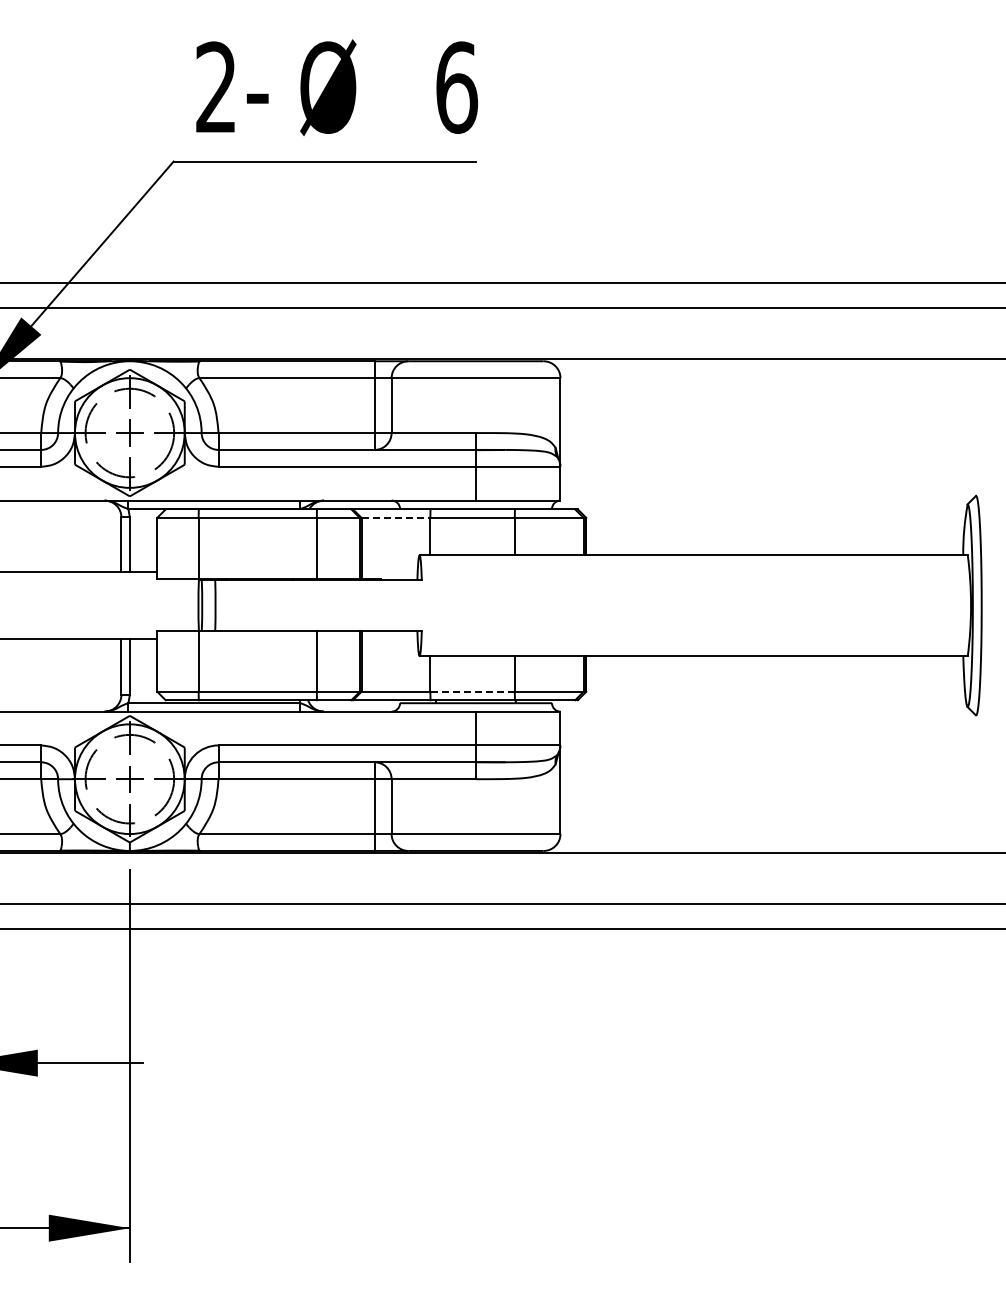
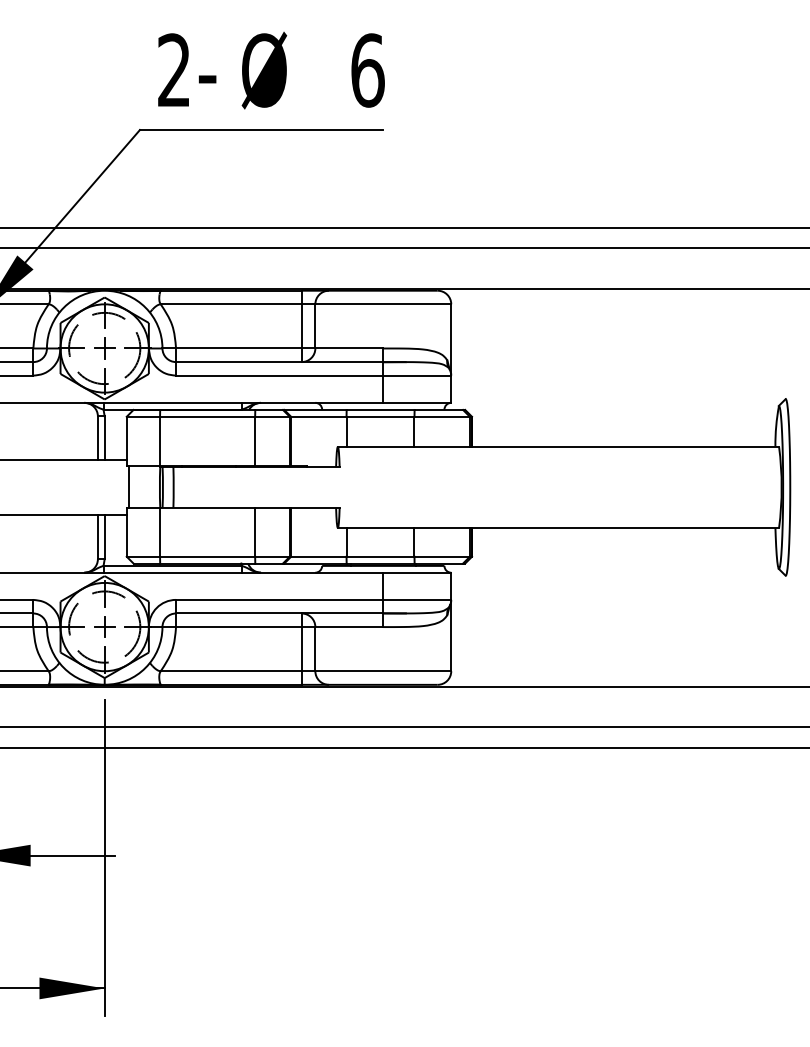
line: (396, 517) -> (319, 416), dashed -> solid
line: (159, 604) -> (128, 486), added
line: (472, 691) -> (380, 556), dashed -> solid

